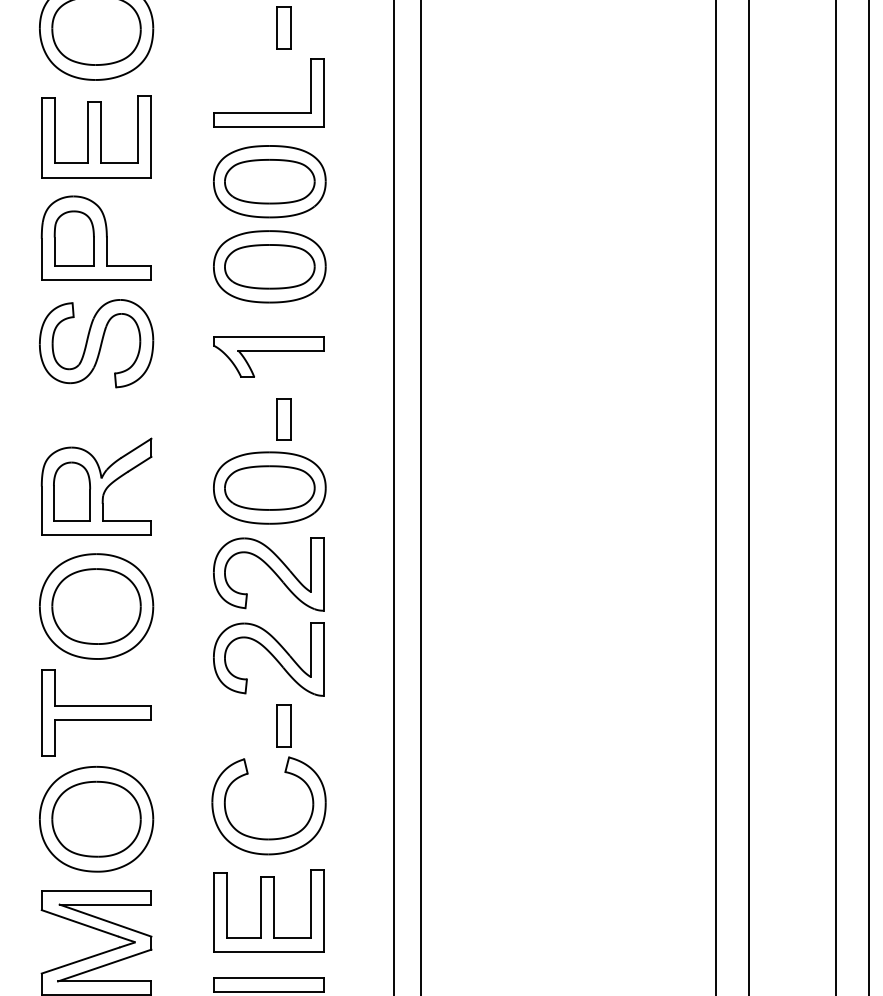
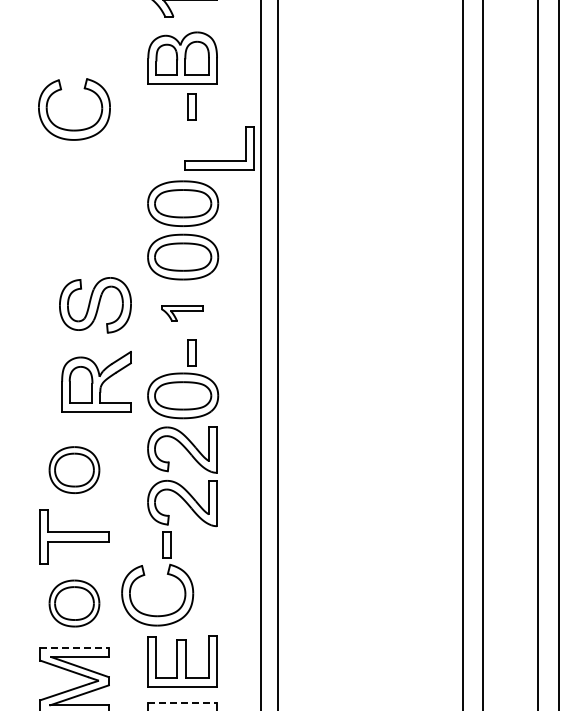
part: (268, 112) -> (219, 160), moved
part: (96, 136) -> (74, 175), removed
part: (96, 237) -> (74, 238), removed
part: (96, 343) -> (95, 305), moved
part: (268, 356) -> (182, 313), size x0.6
part: (96, 485) -> (96, 381), moved
part: (96, 605) -> (74, 469), size x0.7
part: (284, 772) -> (167, 574), moved
part: (96, 819) -> (74, 603), size x0.7
line: (98, 890) -> (75, 648), solid -> dashed
line: (270, 978) -> (183, 703), solid -> dashed

